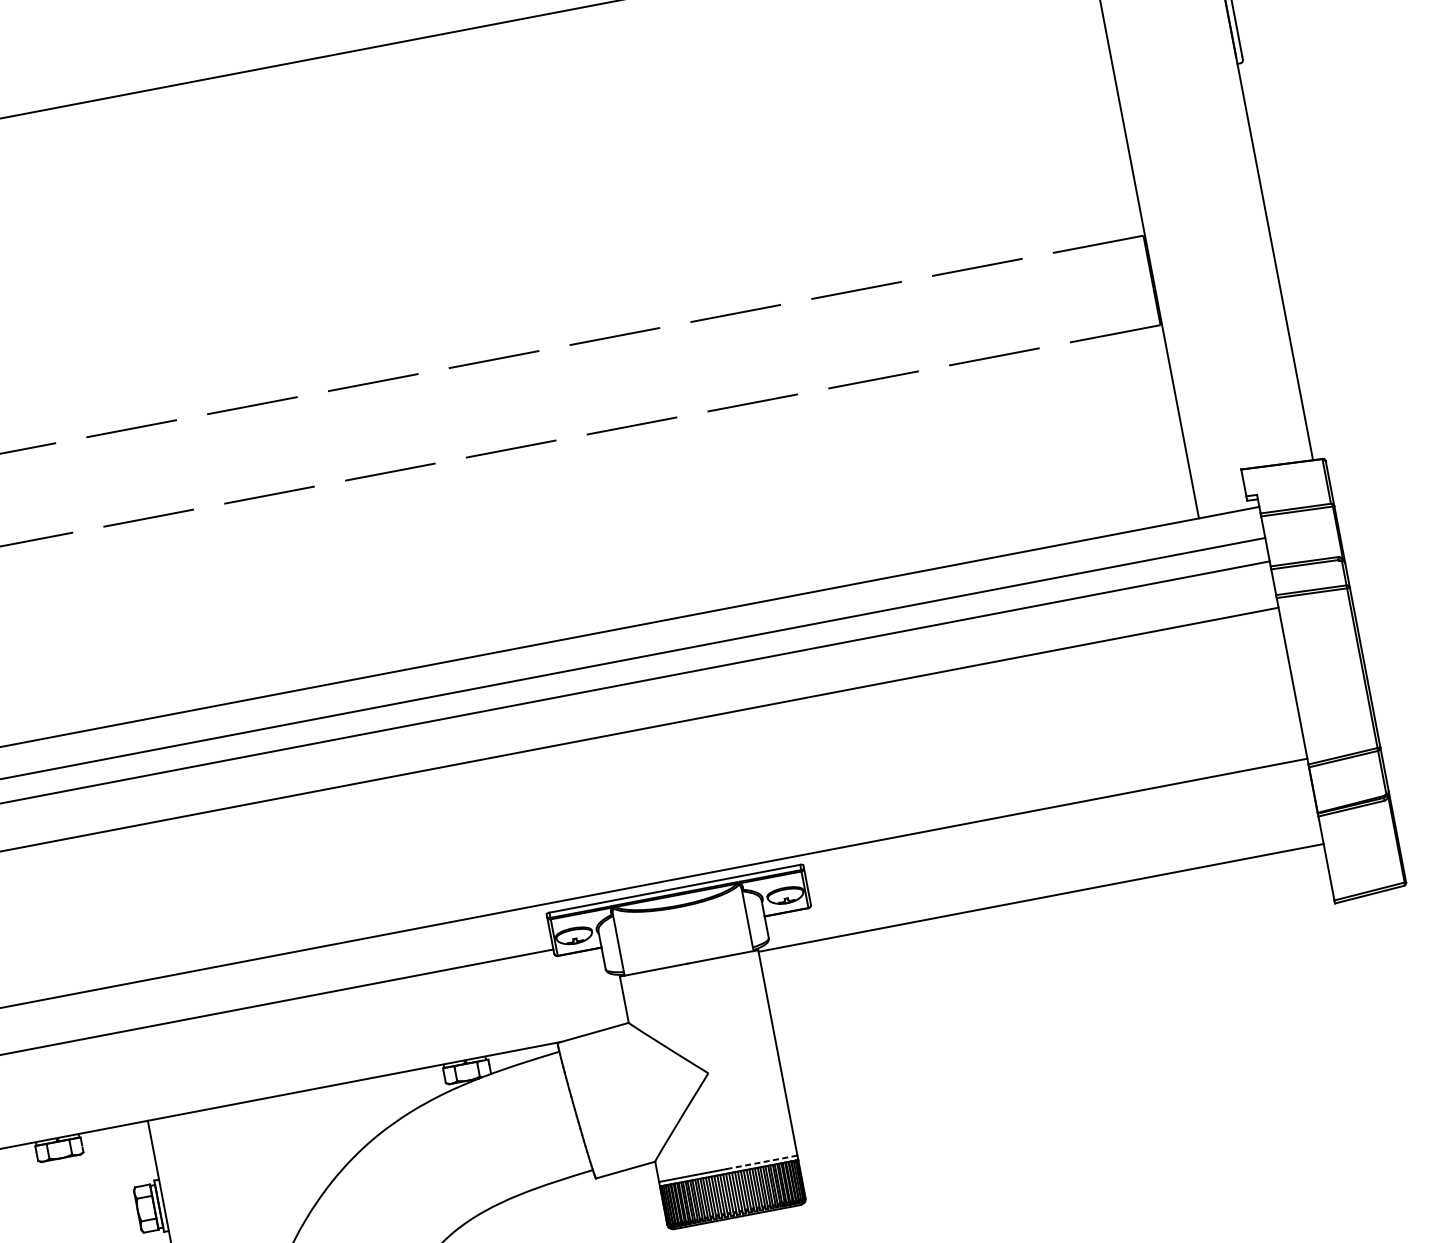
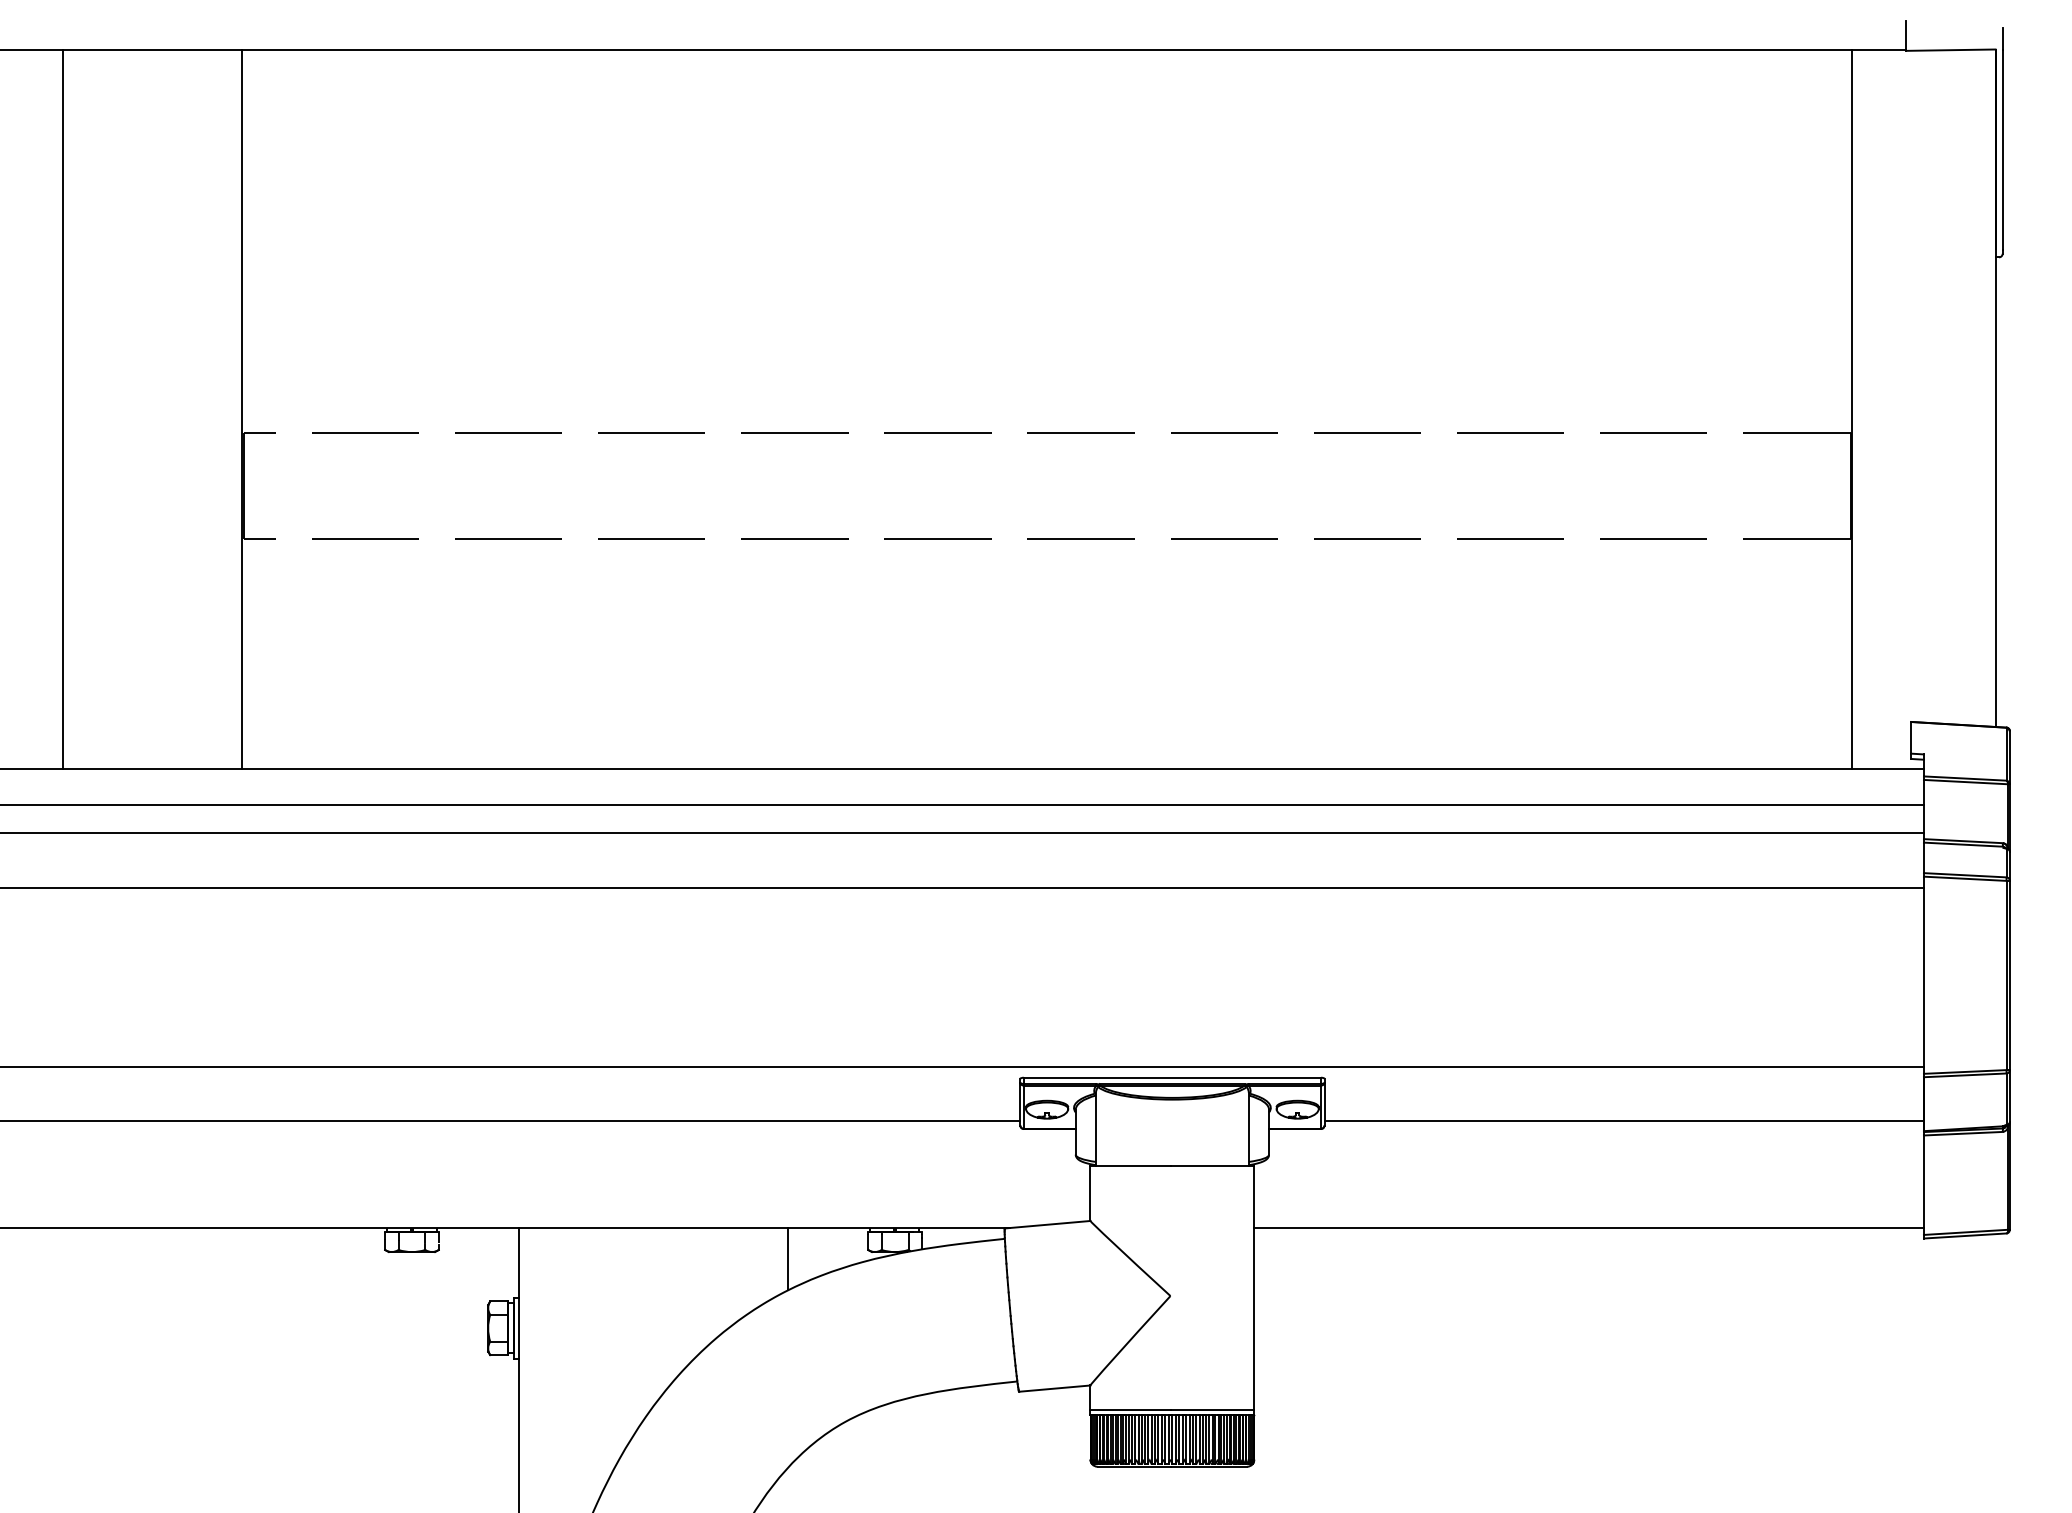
line: (1062, 852) -> (1623, 1120), added
line: (1040, 898) -> (1588, 1228), moved
line: (379, 1104) -> (787, 1259), added
line: (762, 1162) -> (1212, 1409), dashed -> solid

